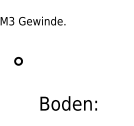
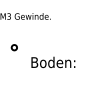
text: (68, 103) -> (53, 62), moved

